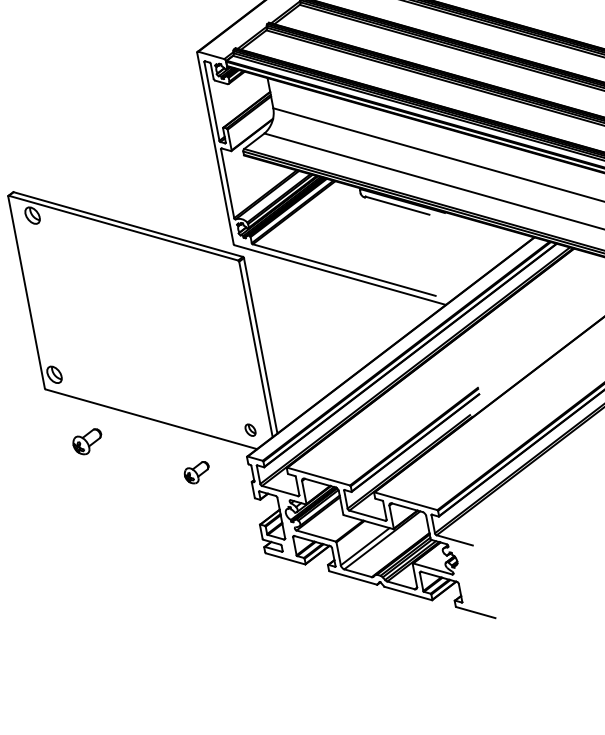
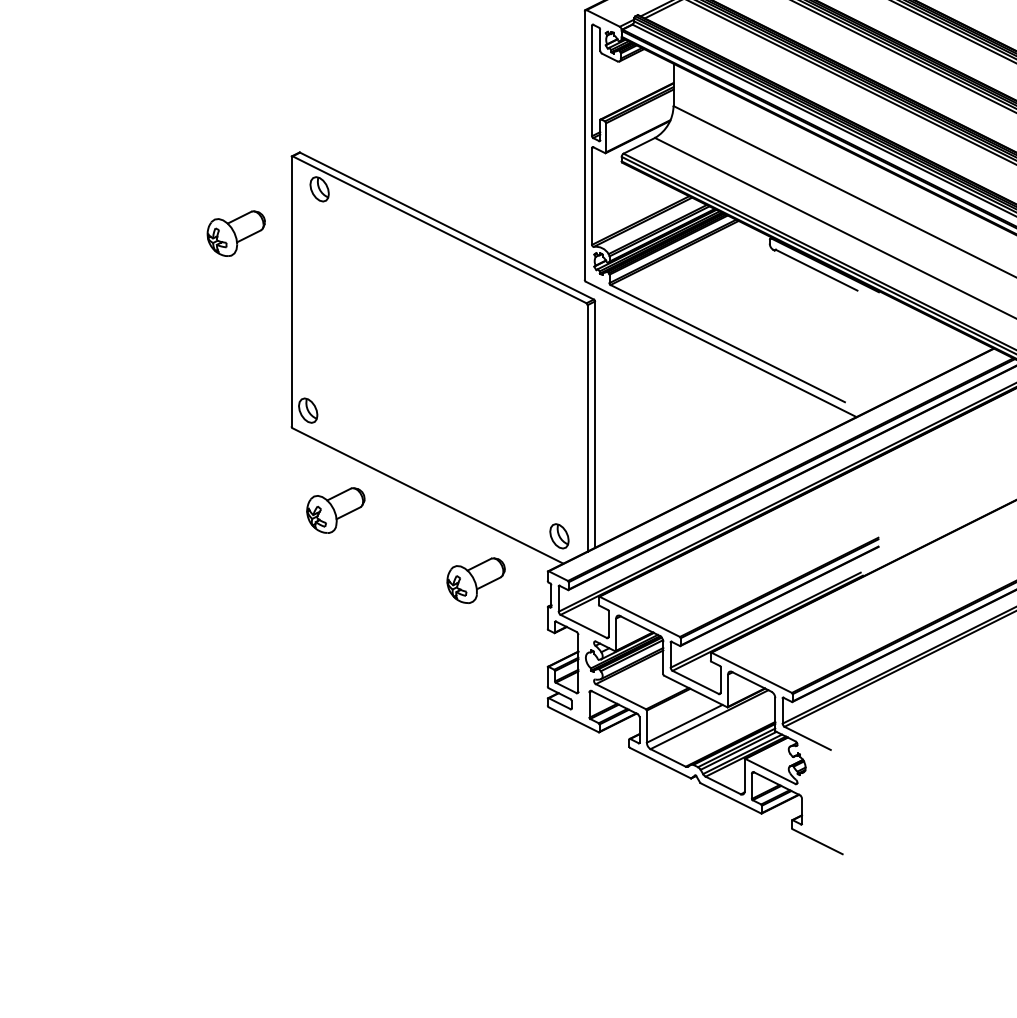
part: (250, 430) -> (559, 536), size x1.43
part: (87, 442) -> (335, 510), size x1.43
part: (196, 473) -> (475, 580), size x1.67

